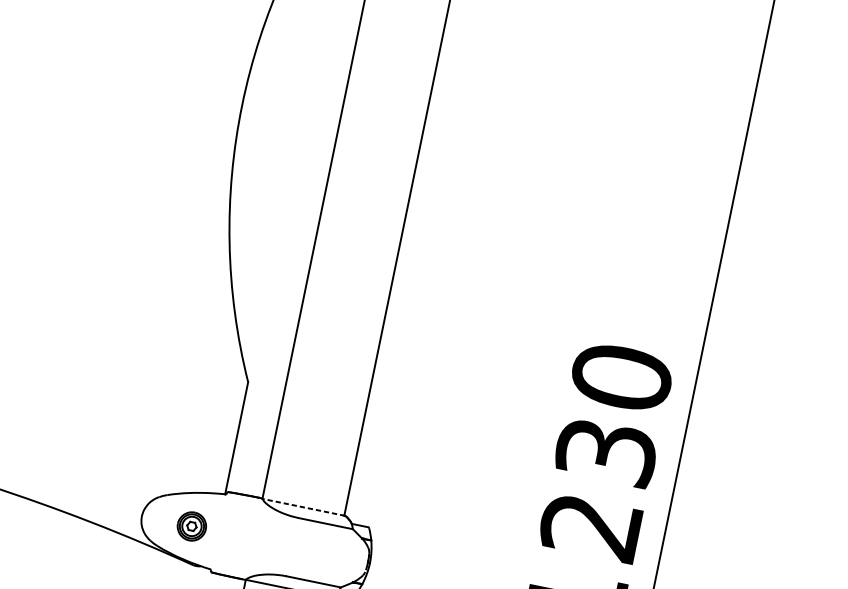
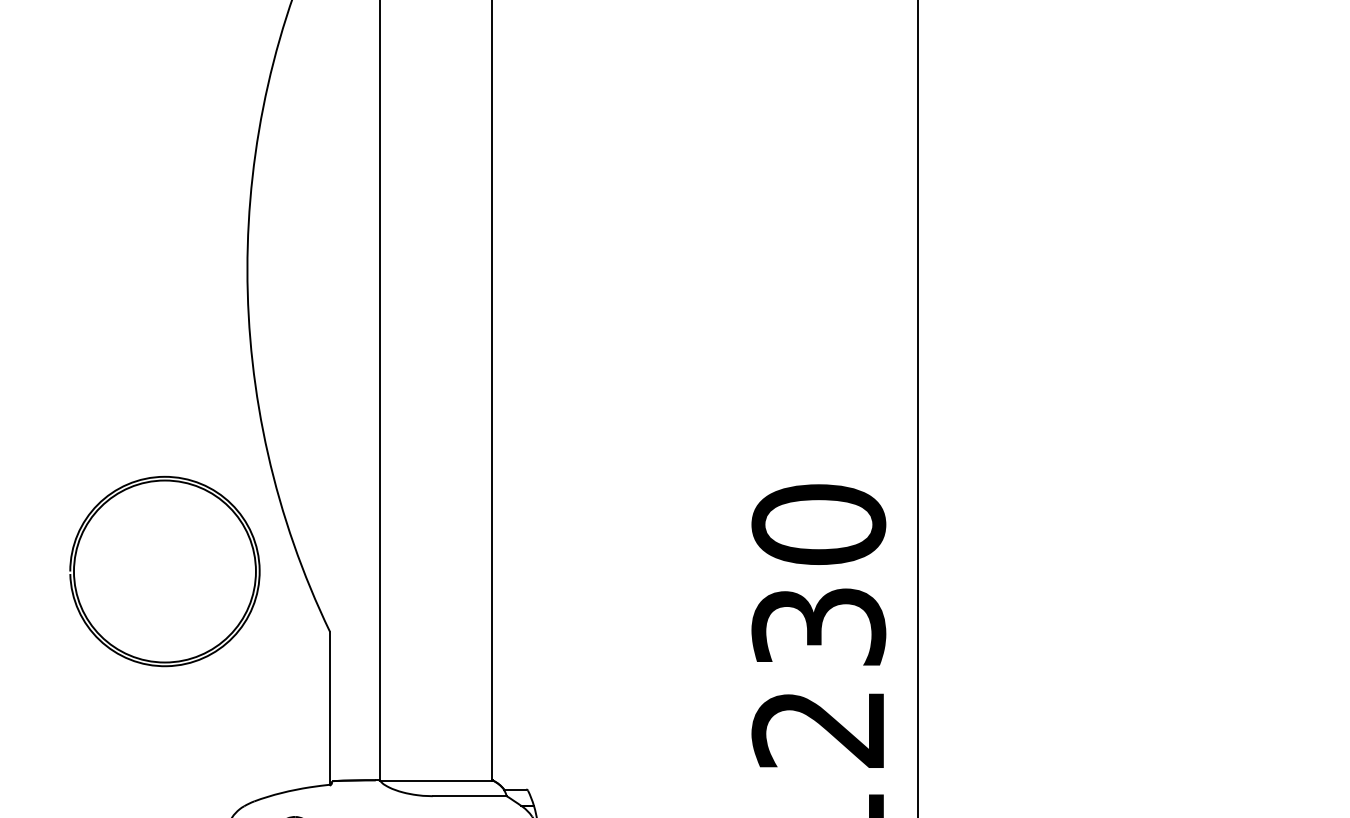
part: (136, 313) -> (164, 571), added
line: (303, 507) -> (436, 780), dashed -> solid

